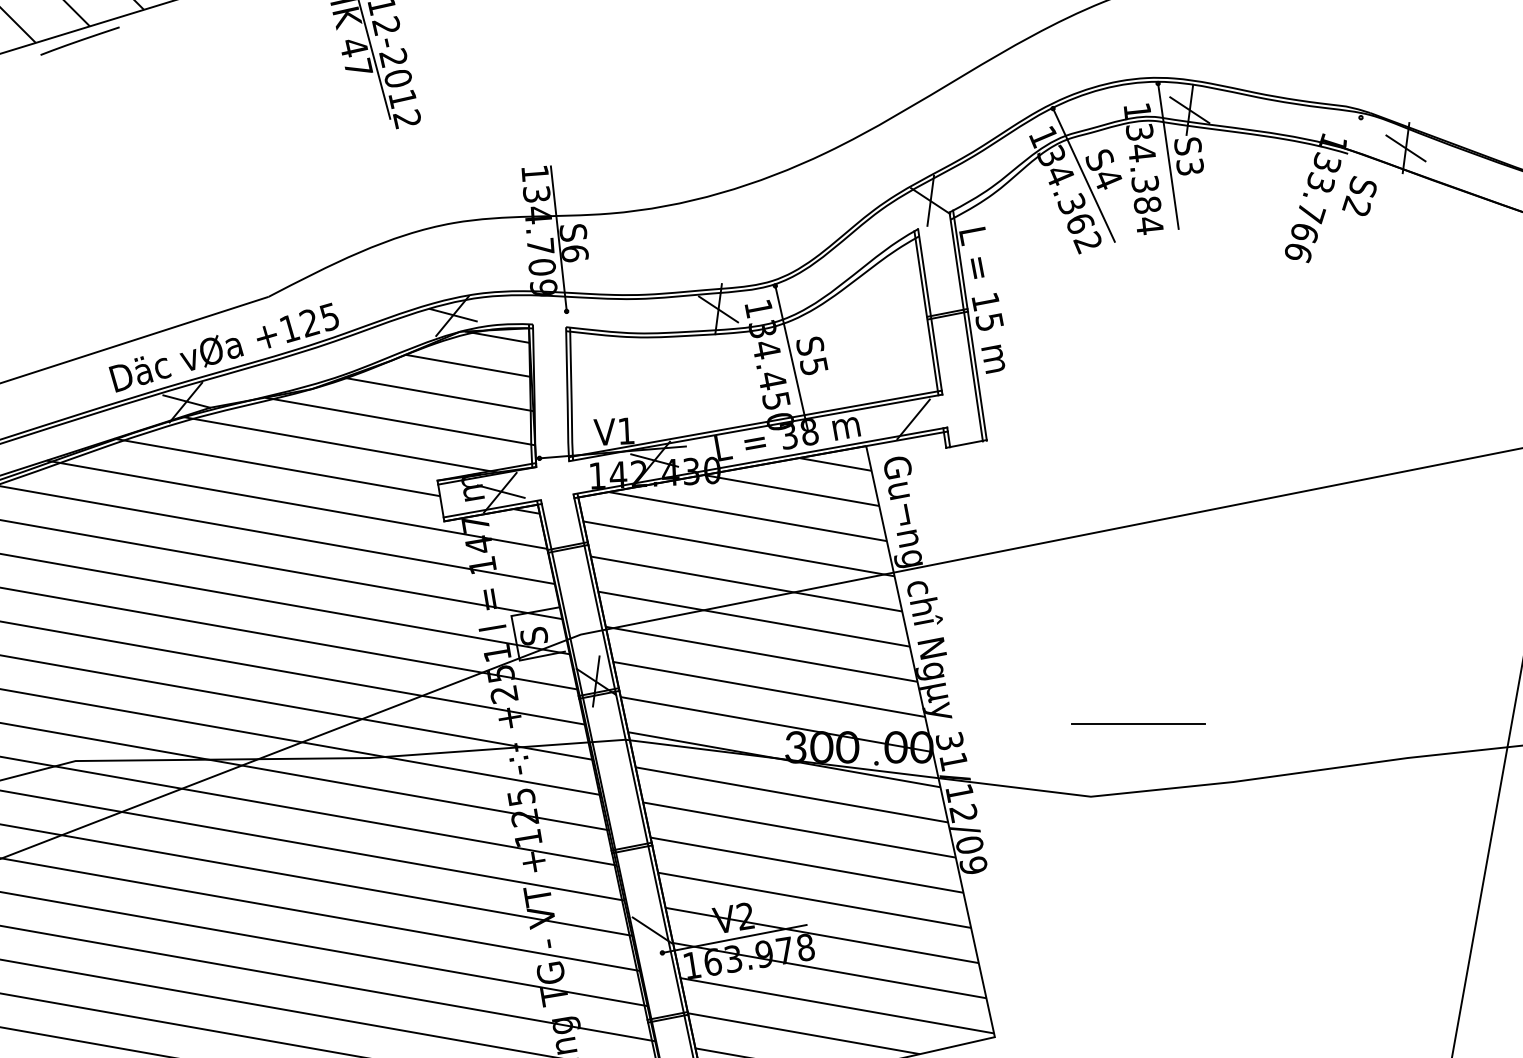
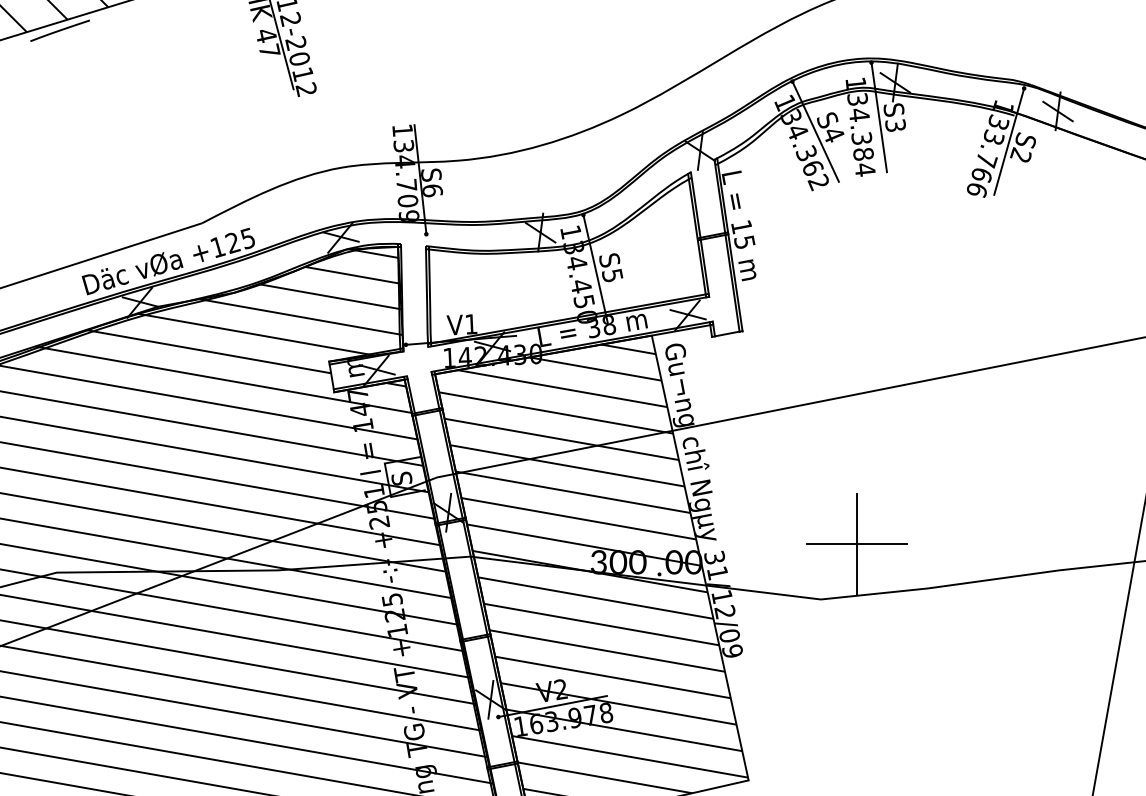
line: (1341, 188) -> (1009, 141), added
line: (914, 418) -> (688, 314), added
line: (1138, 723) -> (856, 544), added
line: (652, 930) -> (490, 700), added

